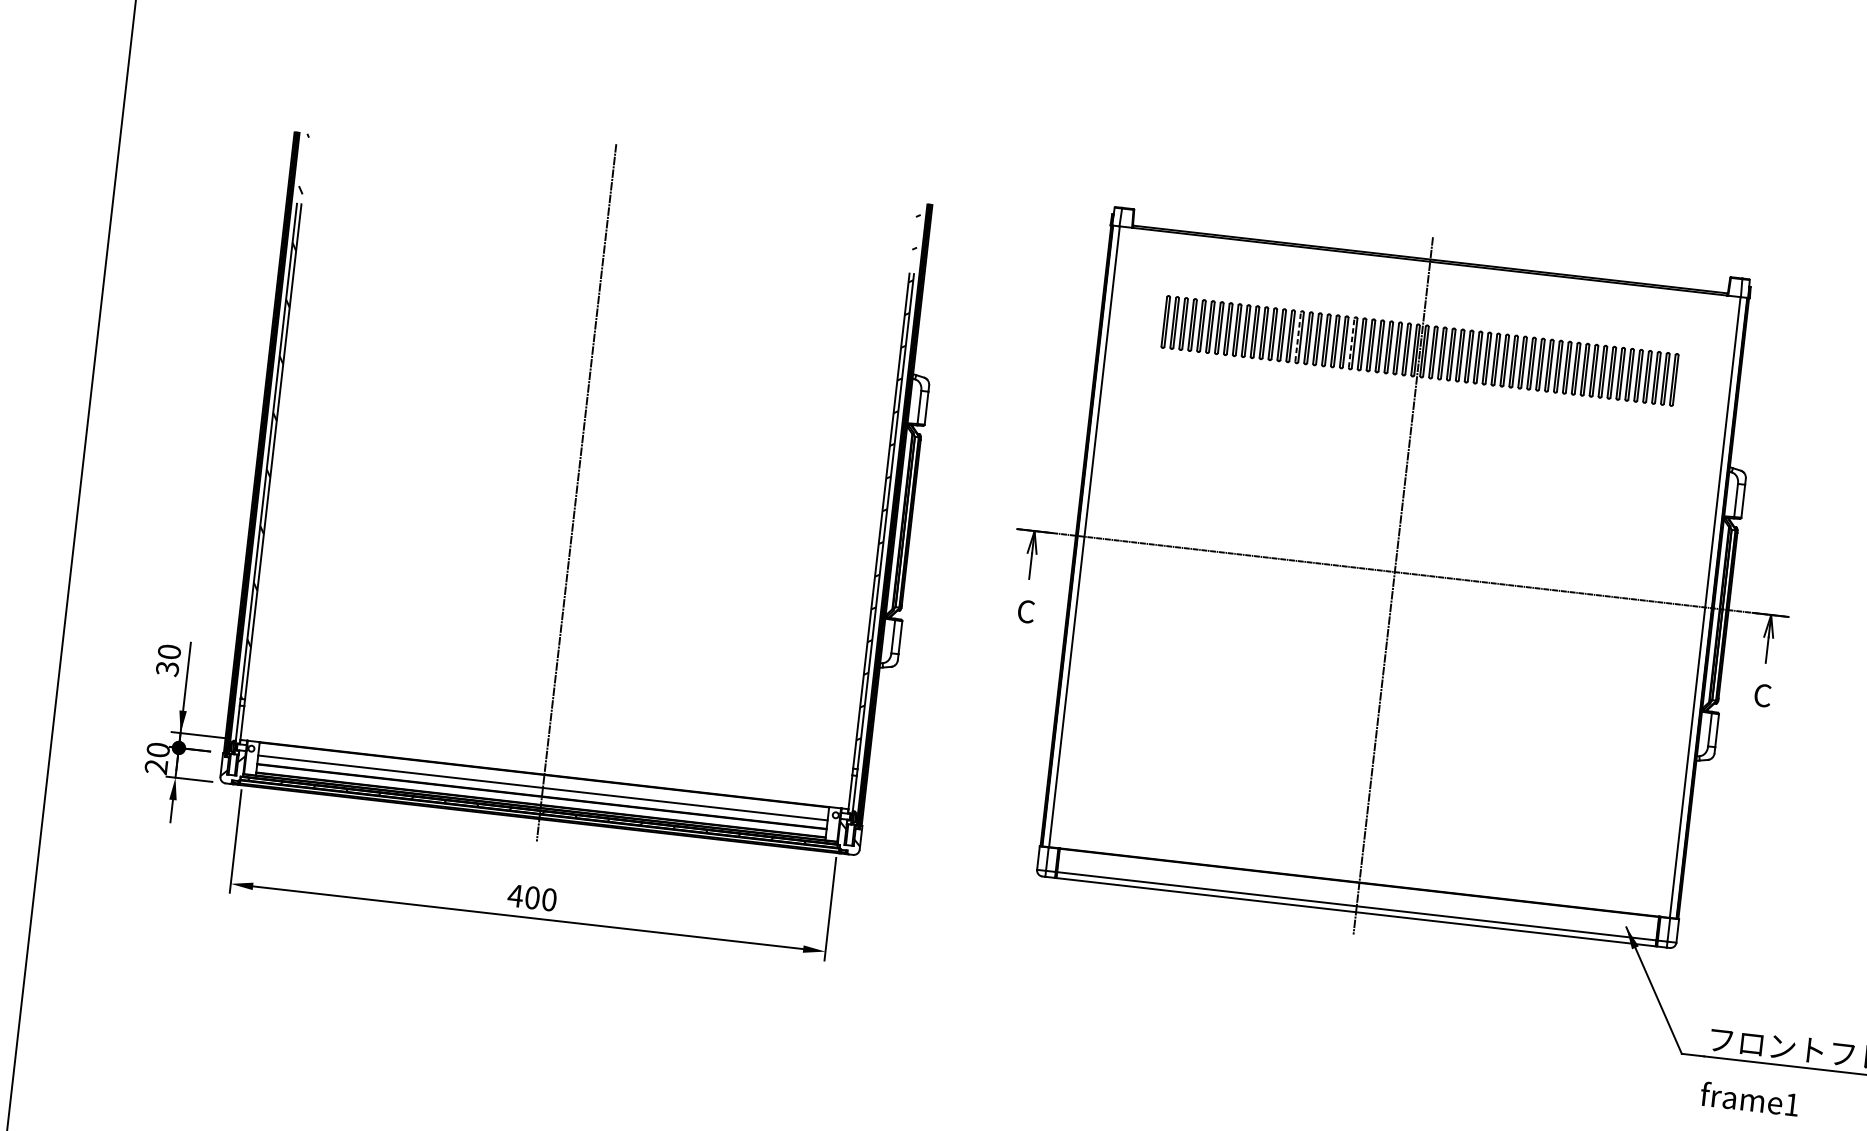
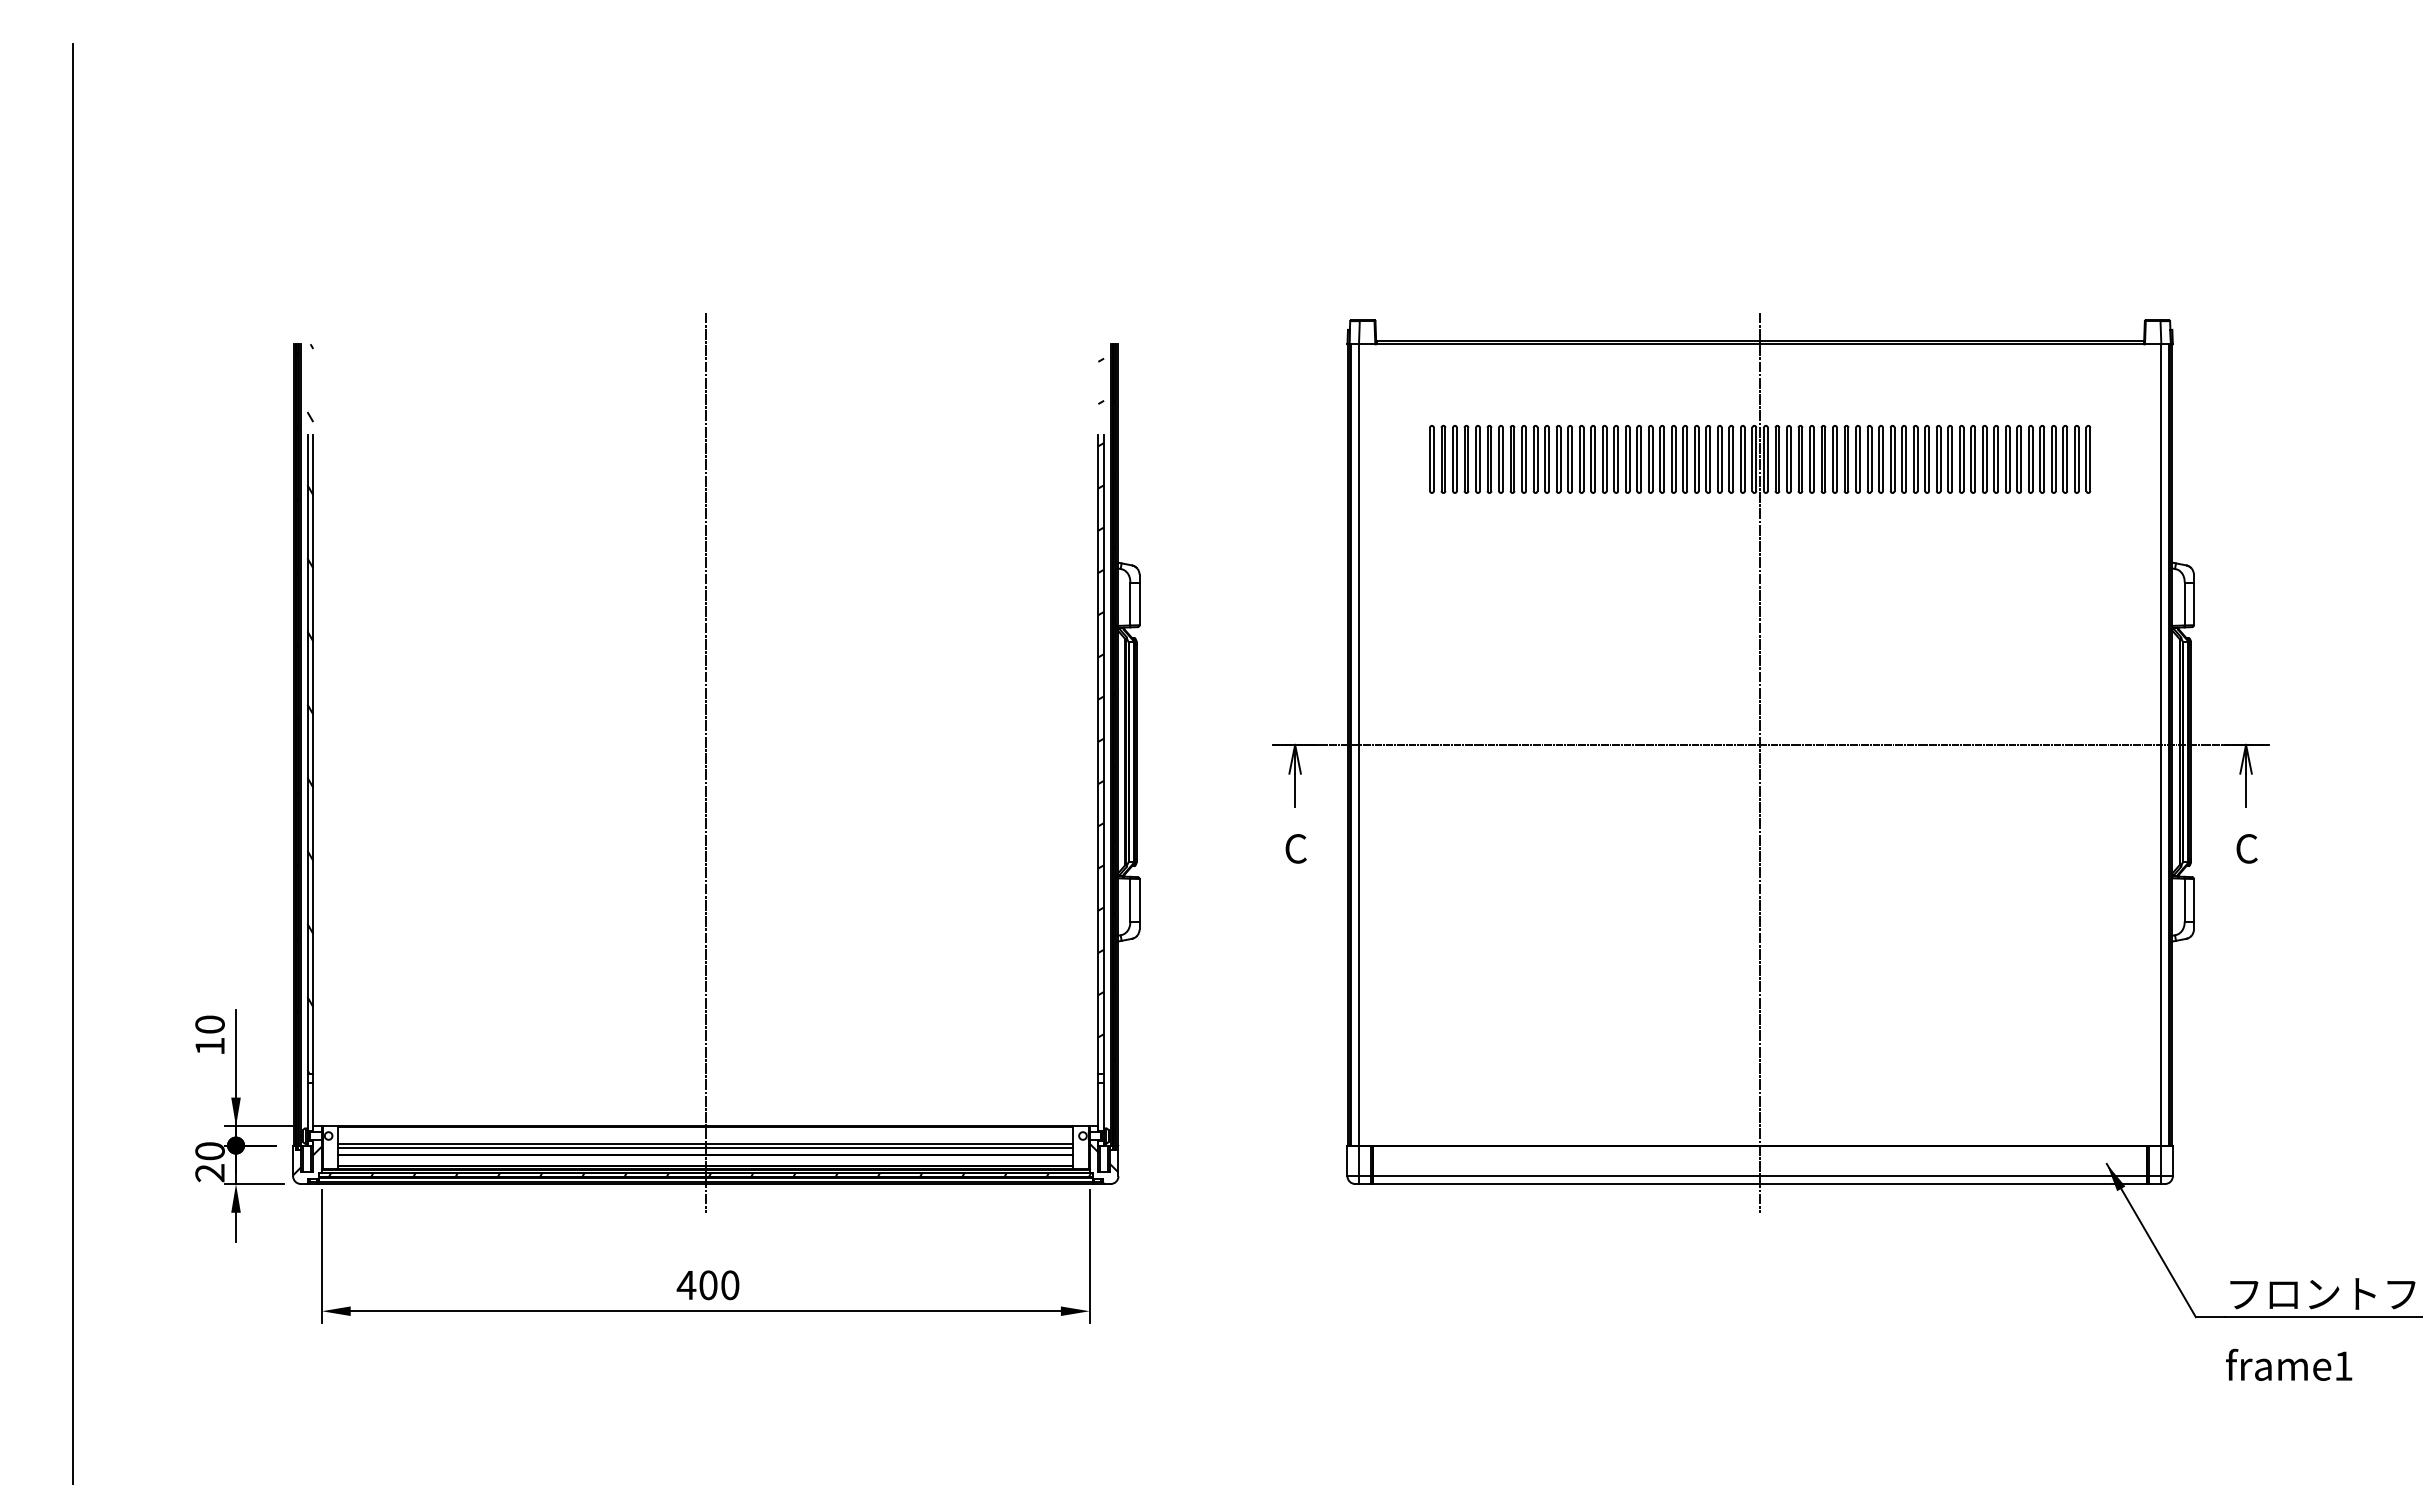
line: (1297, 337) -> (1602, 459), dashed -> solid
line: (1351, 343) -> (1671, 459), dashed -> solid
text: (167, 668) -> (209, 1046), 30 -> 10
line: (542, 790) -> (705, 1147), added

